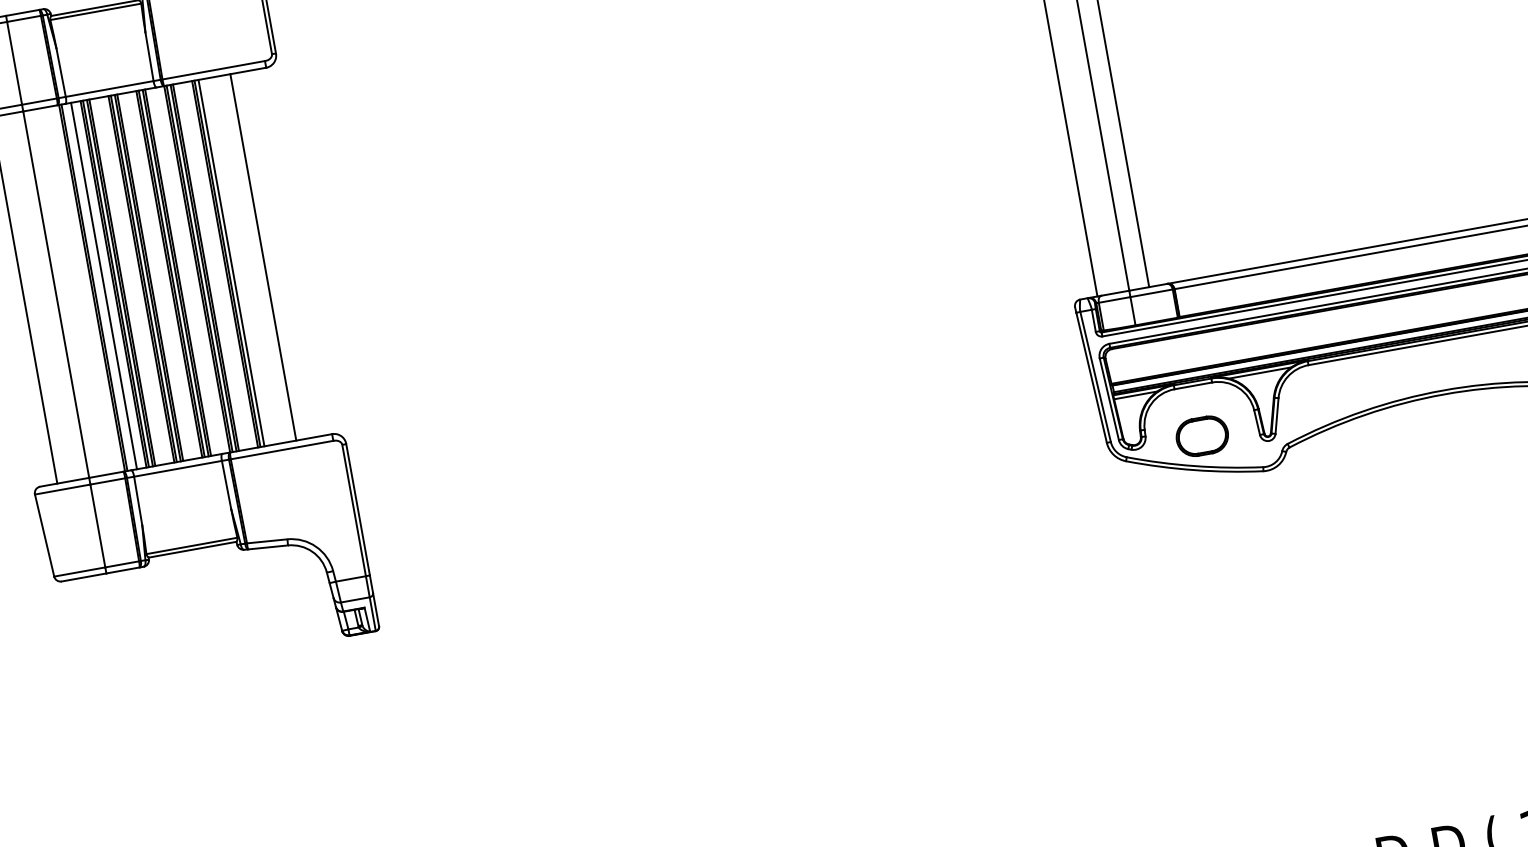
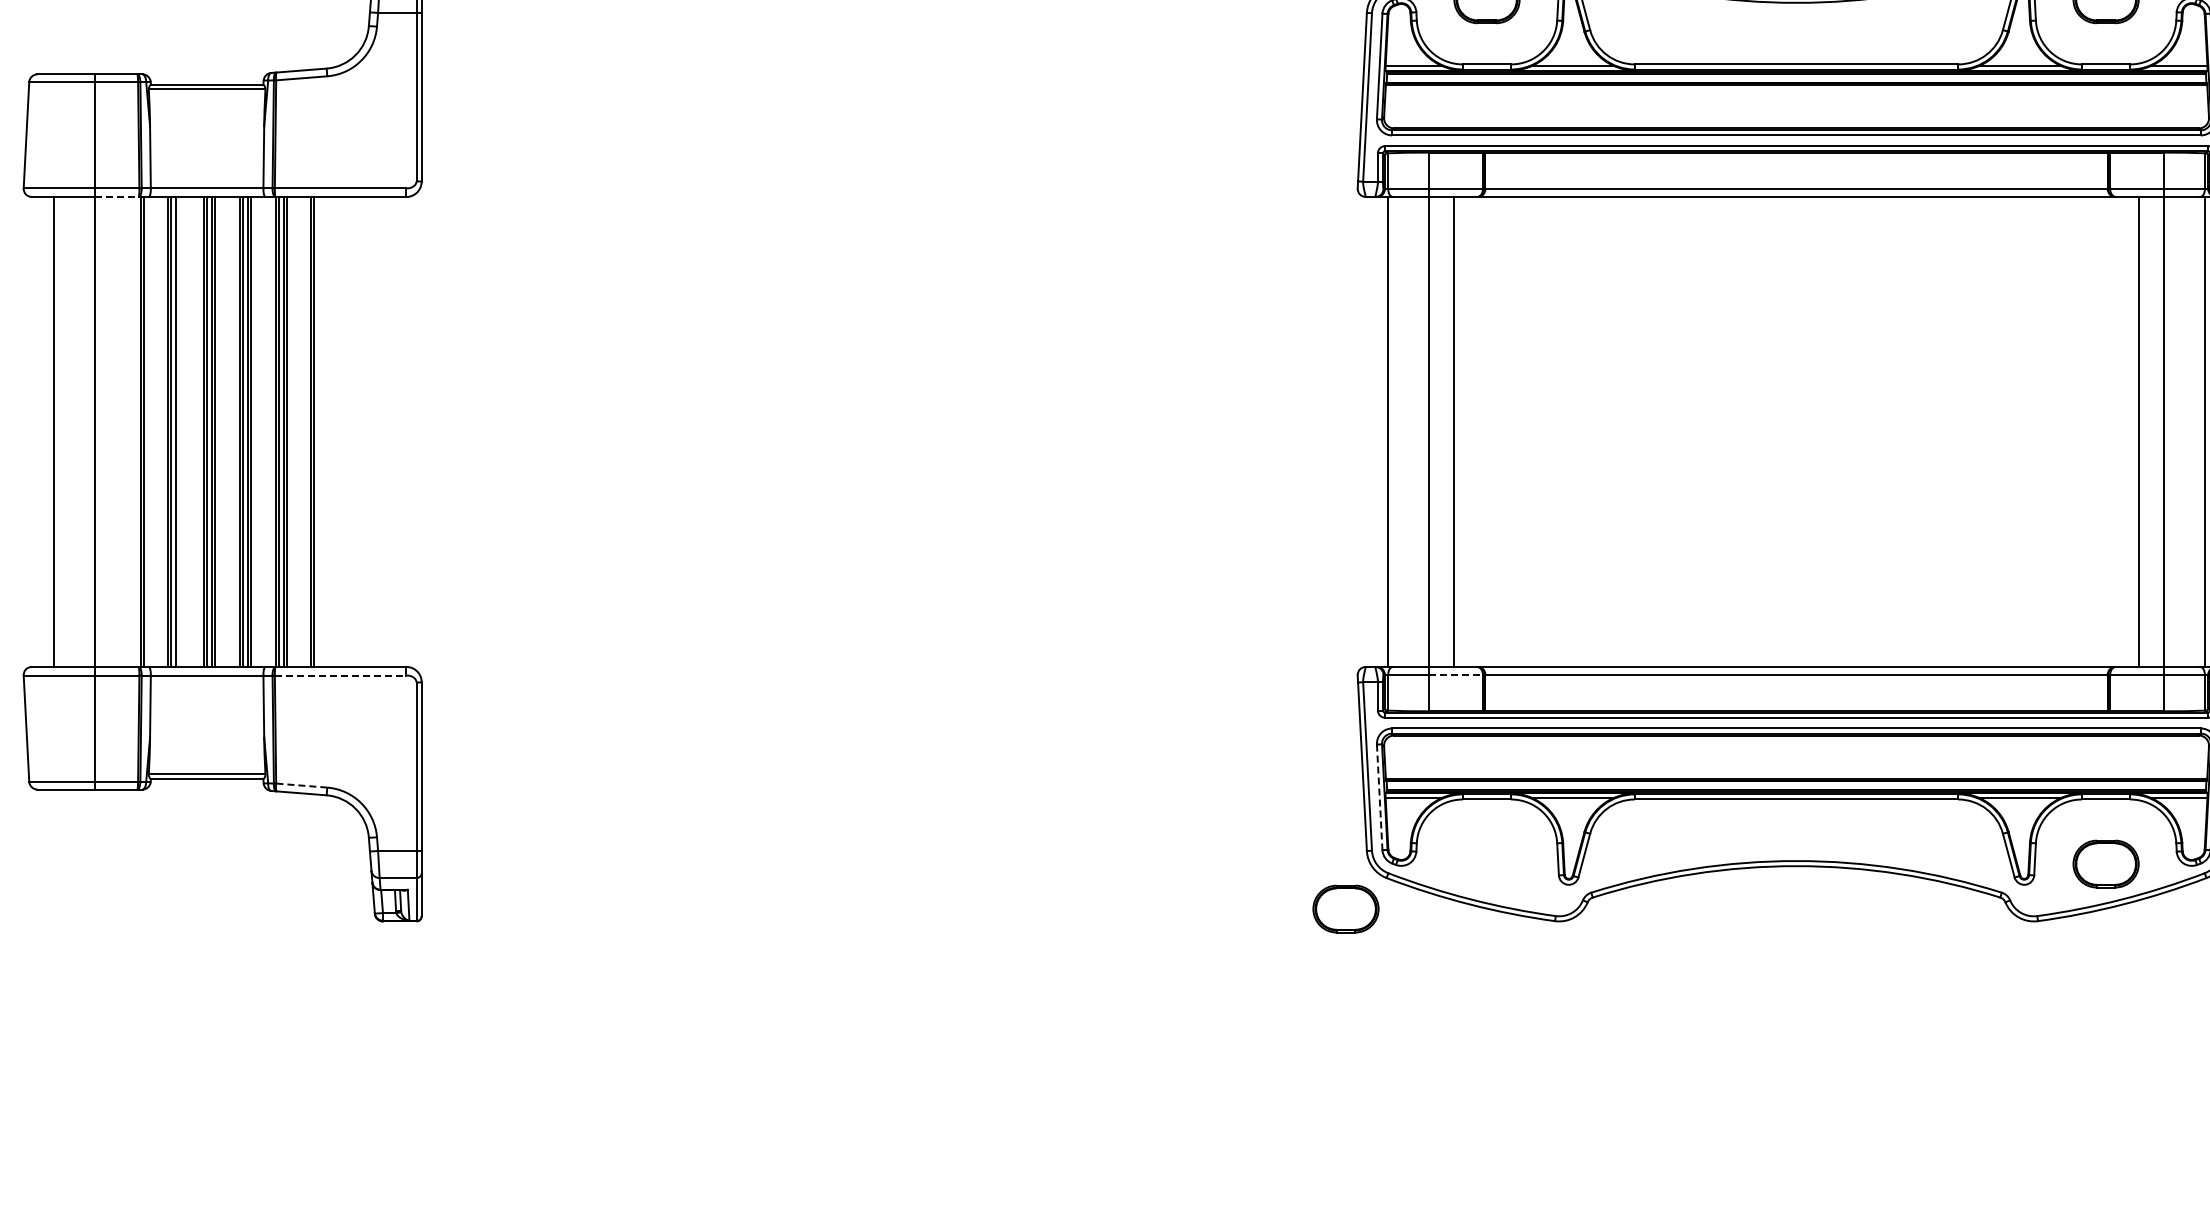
line: (40, 108) -> (116, 196), solid -> dashed
line: (263, 257) -> (360, 431), removed
line: (231, 262) -> (319, 431), removed
line: (122, 282) -> (179, 431), removed
line: (104, 285) -> (156, 431), removed
line: (1152, 293) -> (1456, 675), solid -> dashed
line: (1109, 399) -> (1379, 797), solid -> dashed
part: (1201, 435) -> (1345, 908), moved
line: (282, 450) -> (340, 675), solid -> dashed
line: (267, 541) -> (301, 785), solid -> dashed

